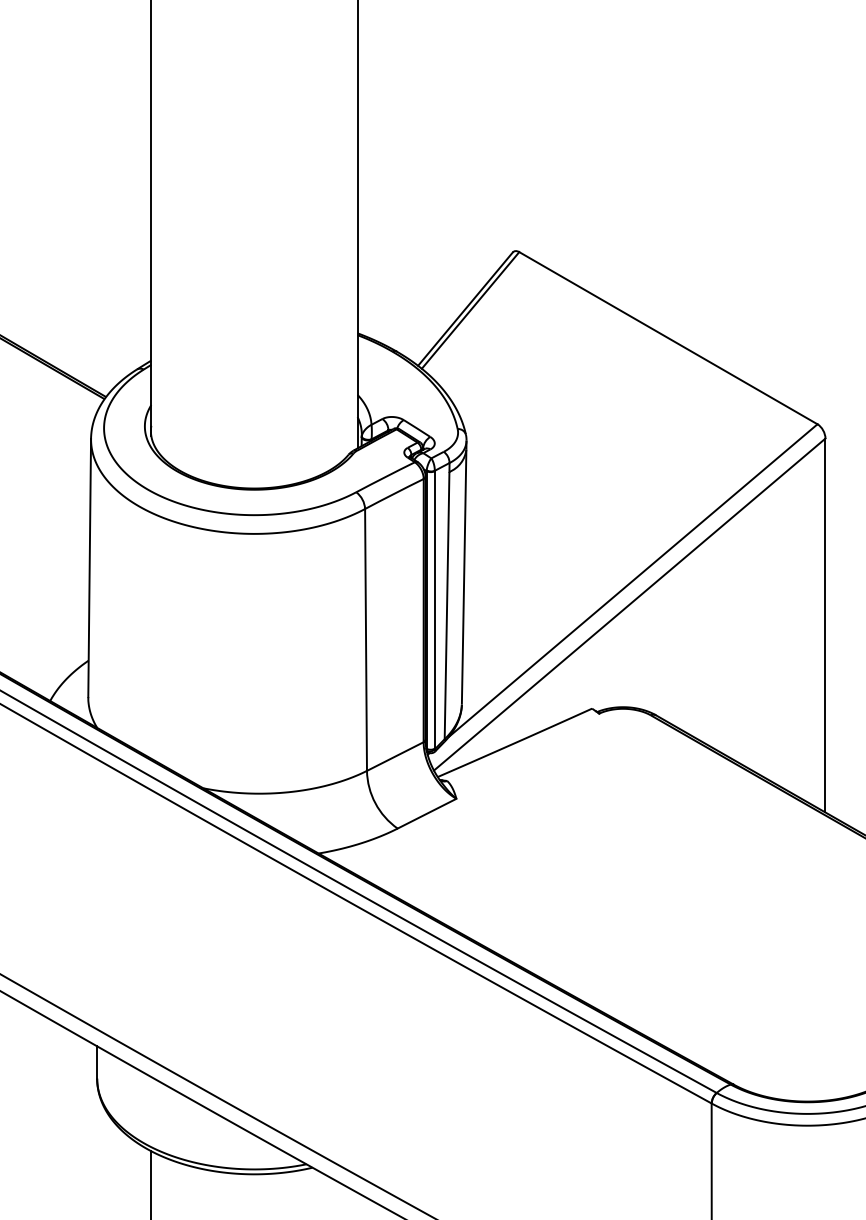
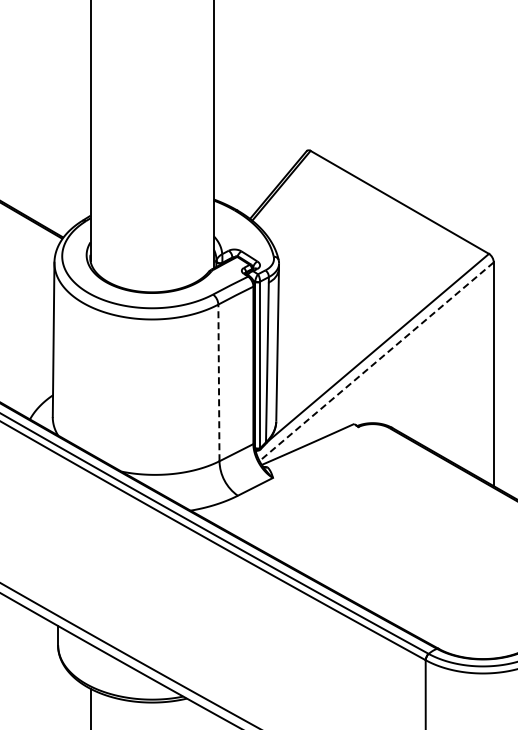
line: (629, 604) -> (376, 361), solid -> dashed
line: (365, 639) -> (218, 382), solid -> dashed

